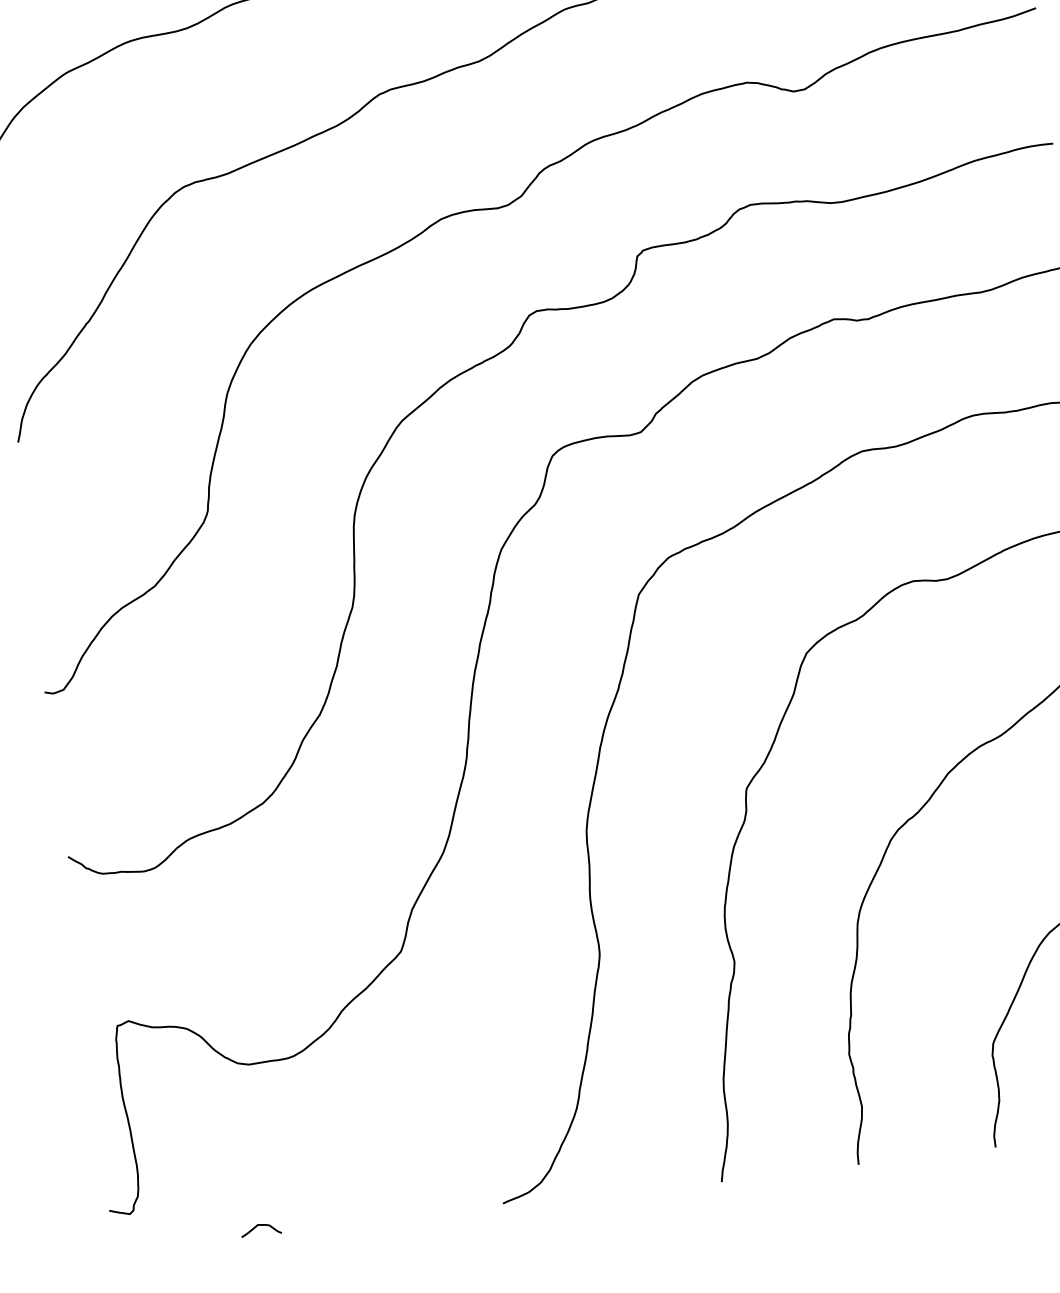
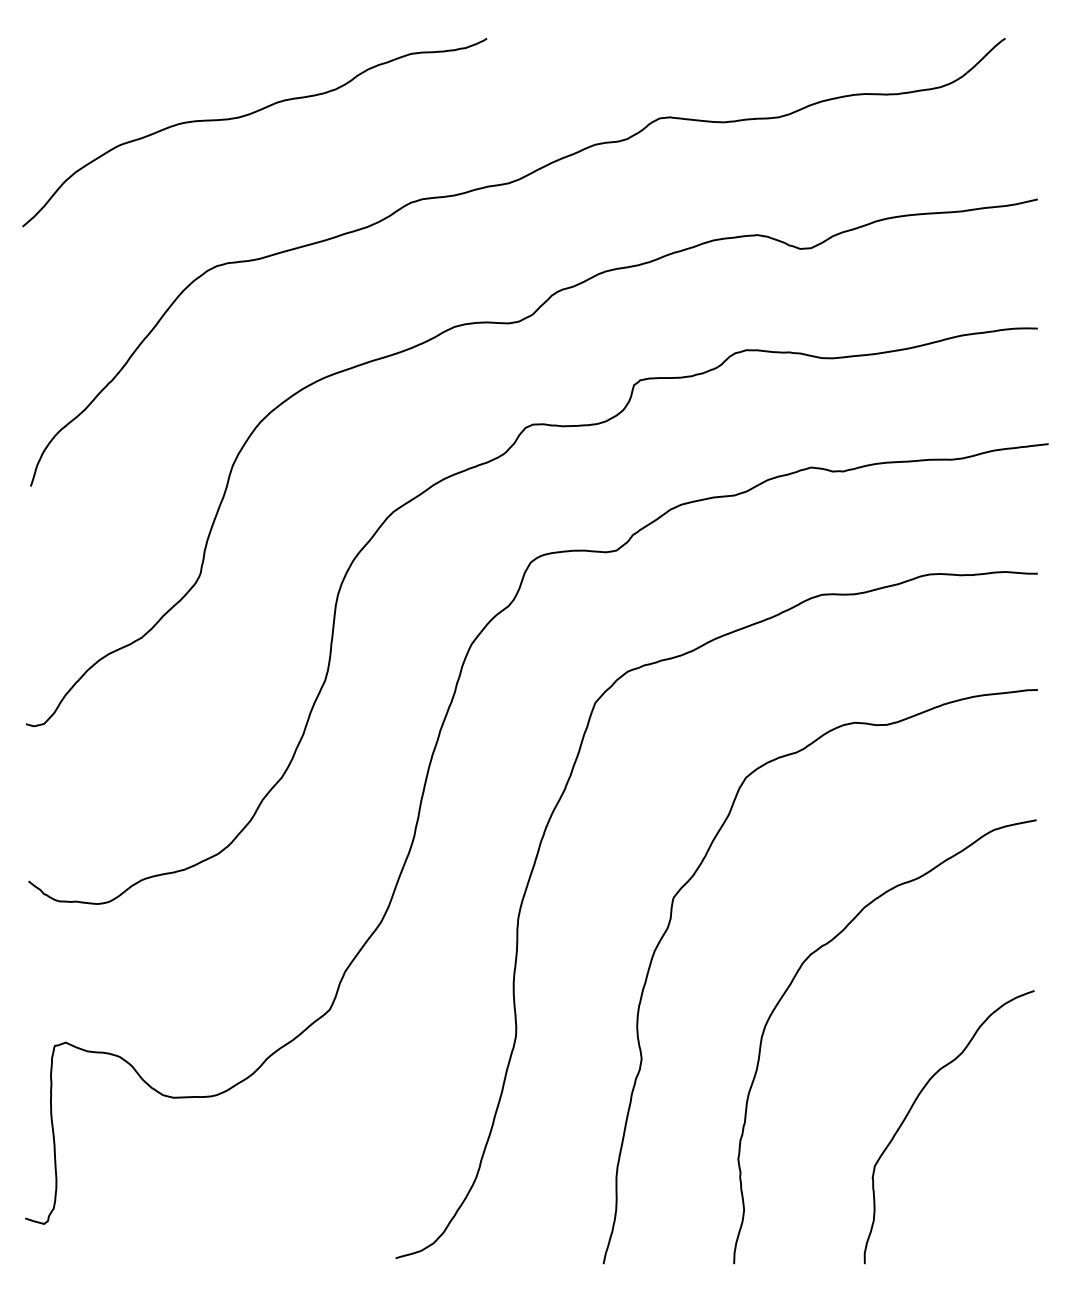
curve: (260, 1225) -> (165, 1250), removed

